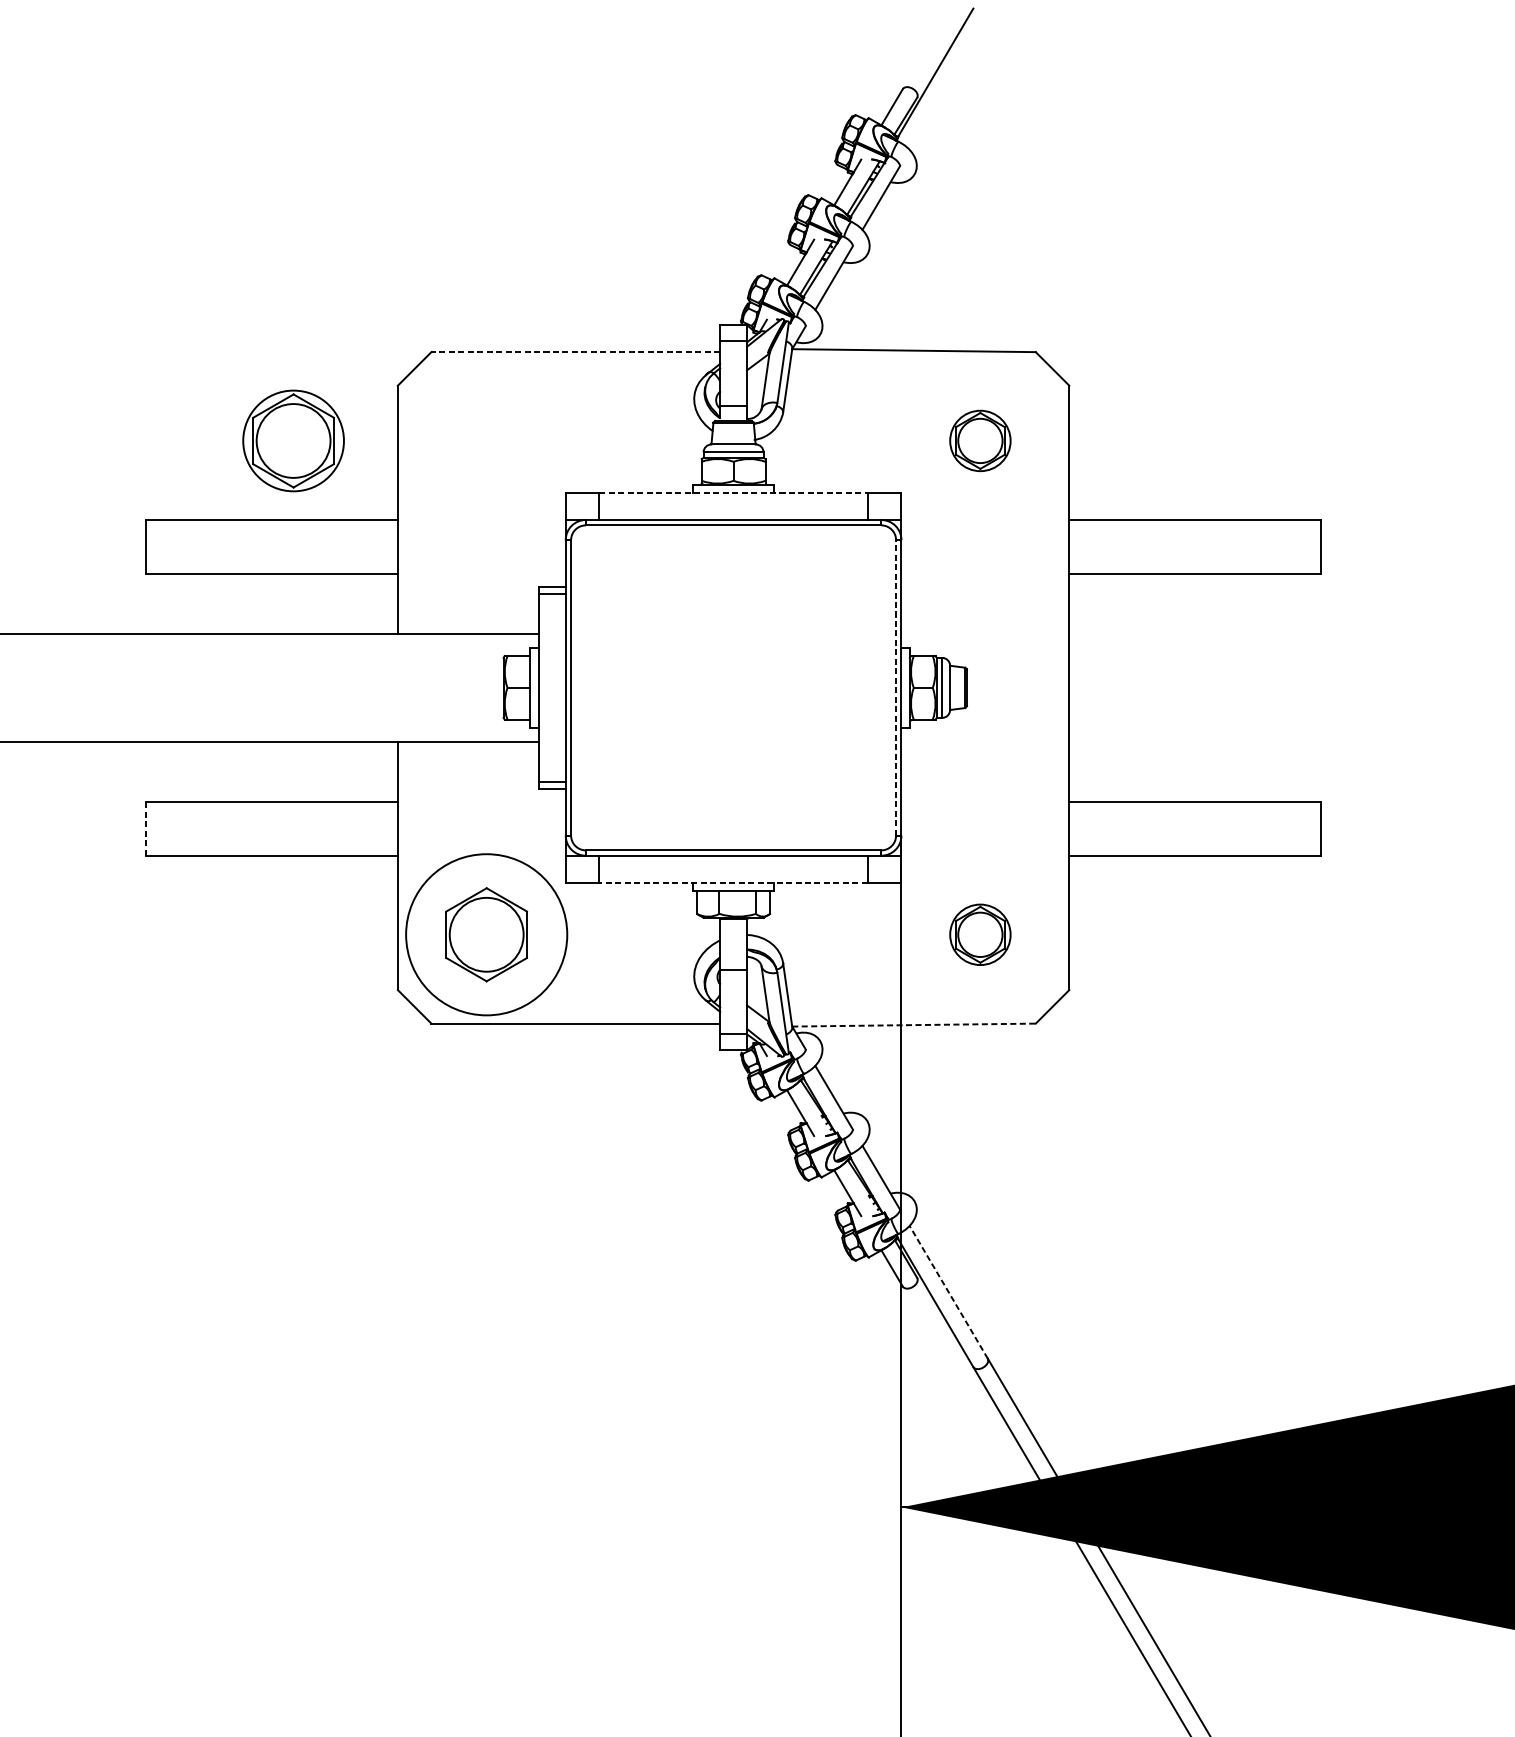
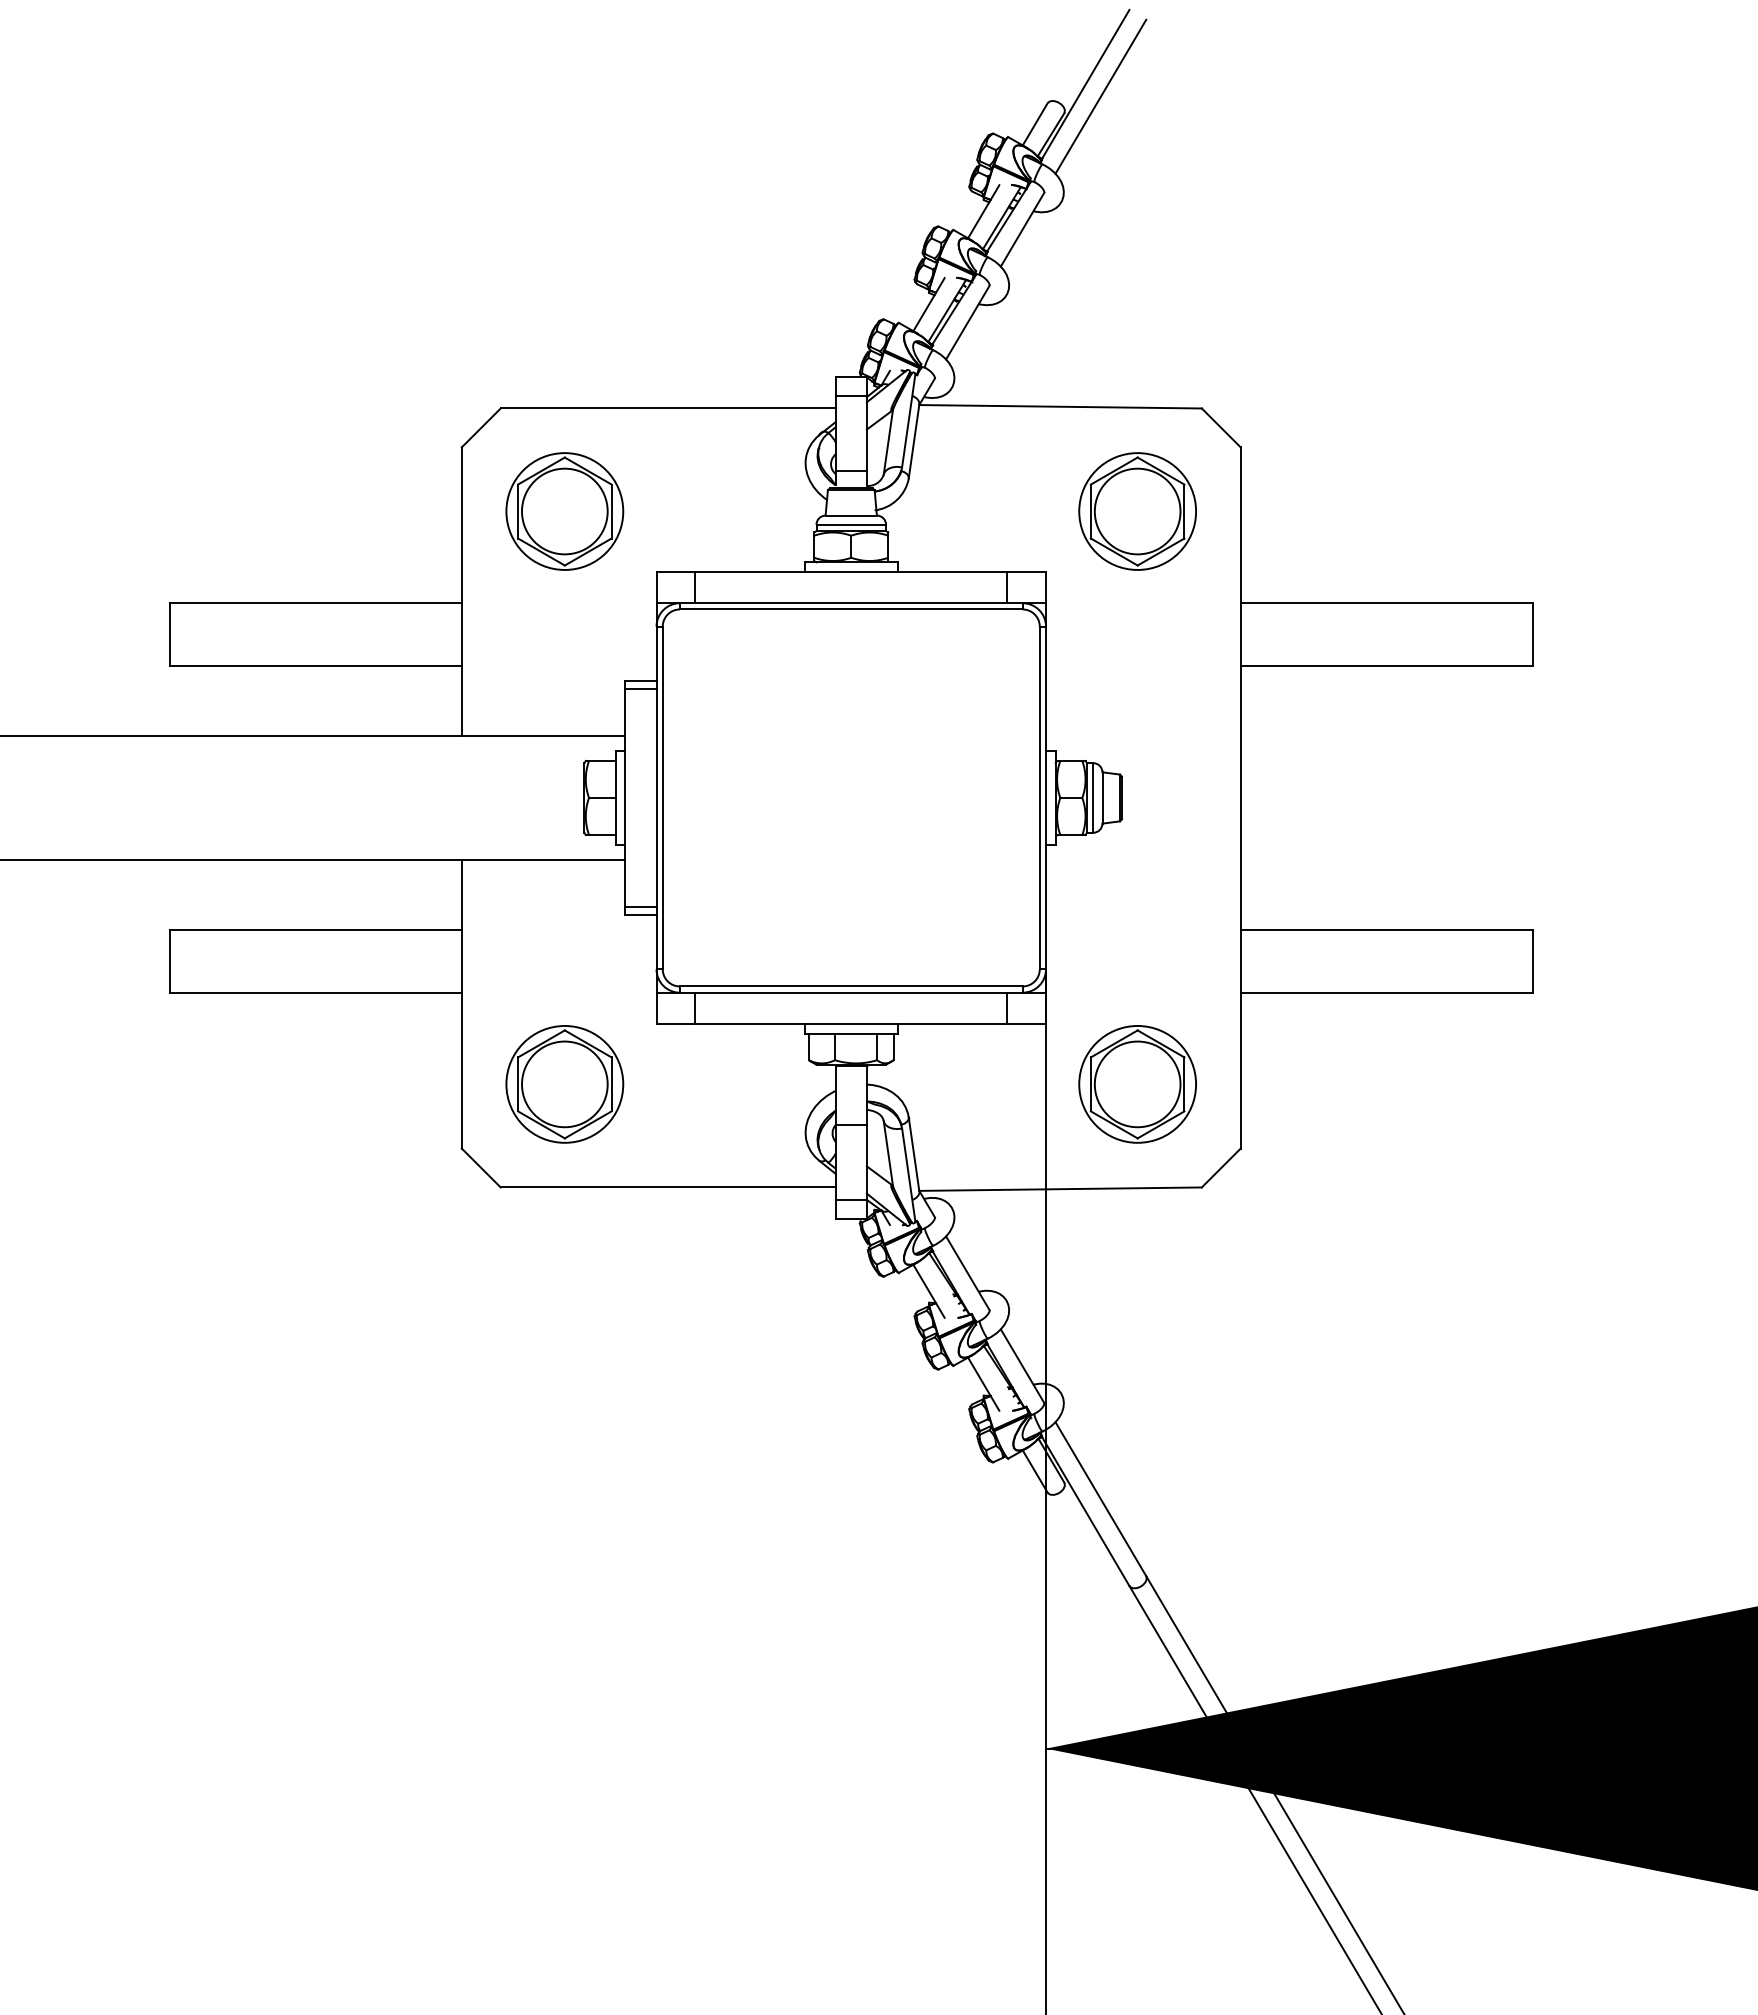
line: (948, 83) -> (1100, 96), added
line: (575, 352) -> (667, 408), dashed -> solid
part: (293, 440) -> (564, 511), moved
part: (980, 440) -> (1137, 511), size x1.67
line: (733, 493) -> (851, 572), dashed -> solid
line: (895, 687) -> (1039, 797), dashed -> solid
line: (145, 828) -> (169, 961), dashed -> solid
line: (733, 882) -> (851, 1023), dashed -> solid
circle: (486, 934) -> (564, 1083), size x0.62
part: (980, 934) -> (1137, 1084), size x1.67
line: (914, 1025) -> (1061, 1189), dashed -> solid
line: (948, 1291) -> (1100, 1498), dashed -> solid

